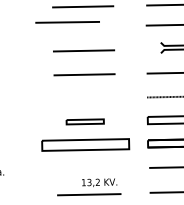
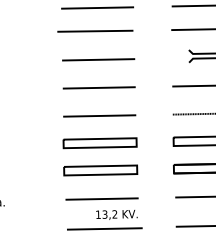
line: (67, 21) -> (95, 30), moved
line: (84, 98) -> (99, 115), added
part: (84, 122) -> (99, 143), size x1.67
part: (85, 145) -> (100, 170), size x0.71
line: (86, 168) -> (101, 198), added

